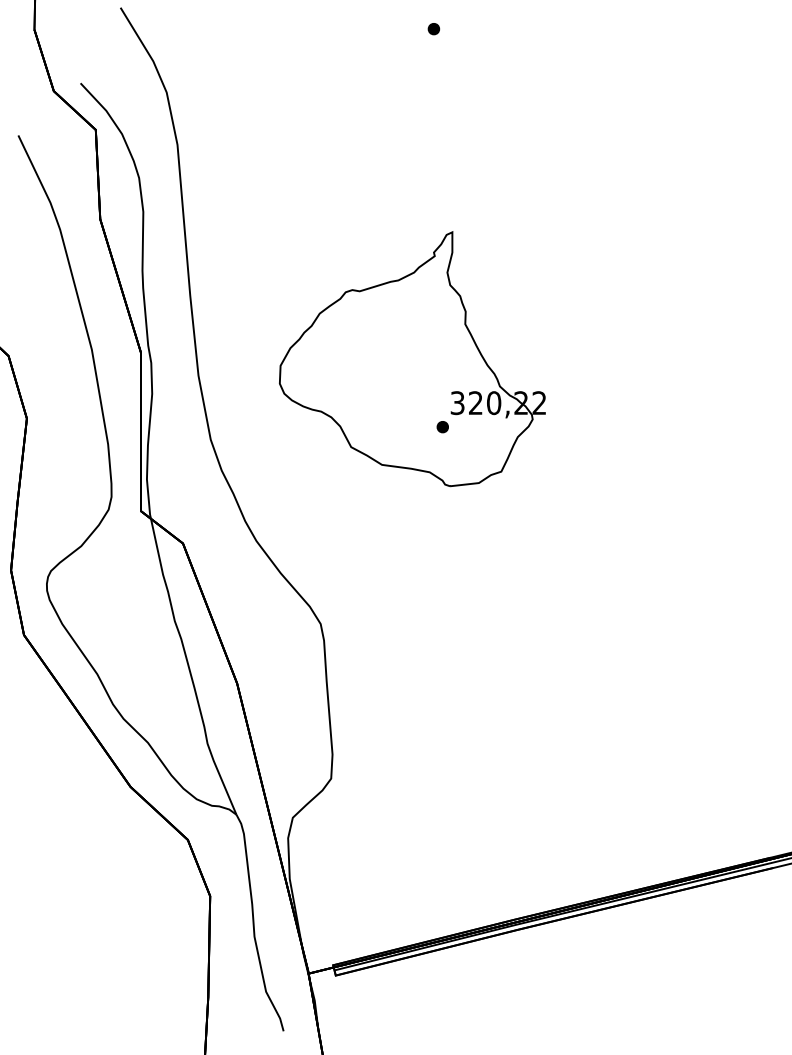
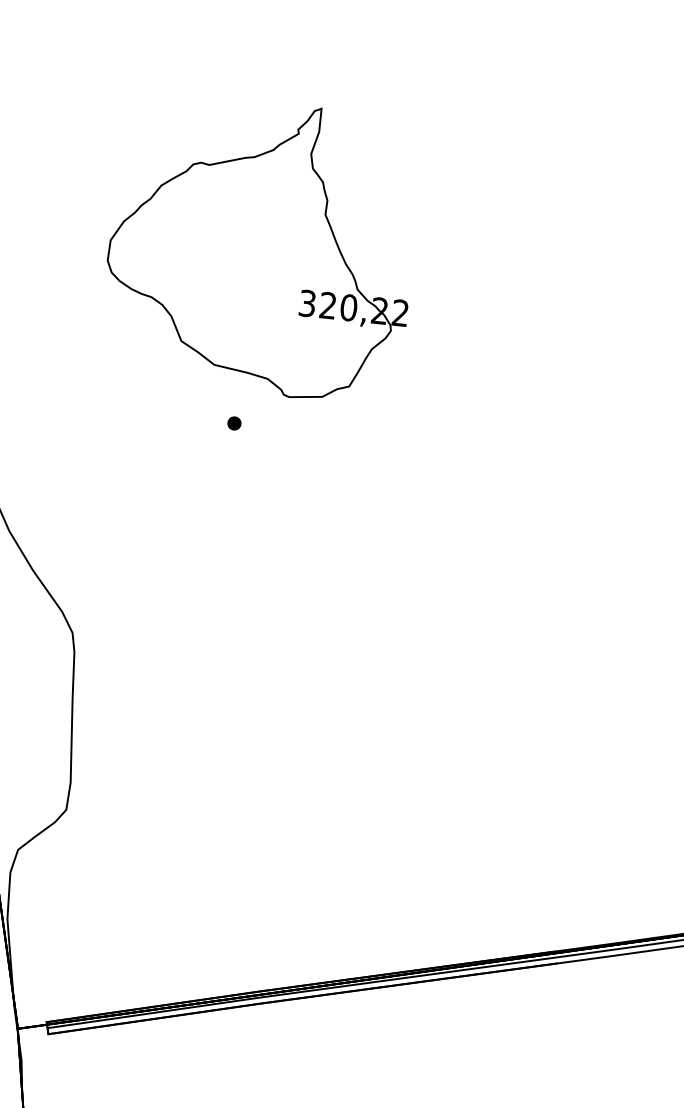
part: (412, 359) -> (261, 248), moved

